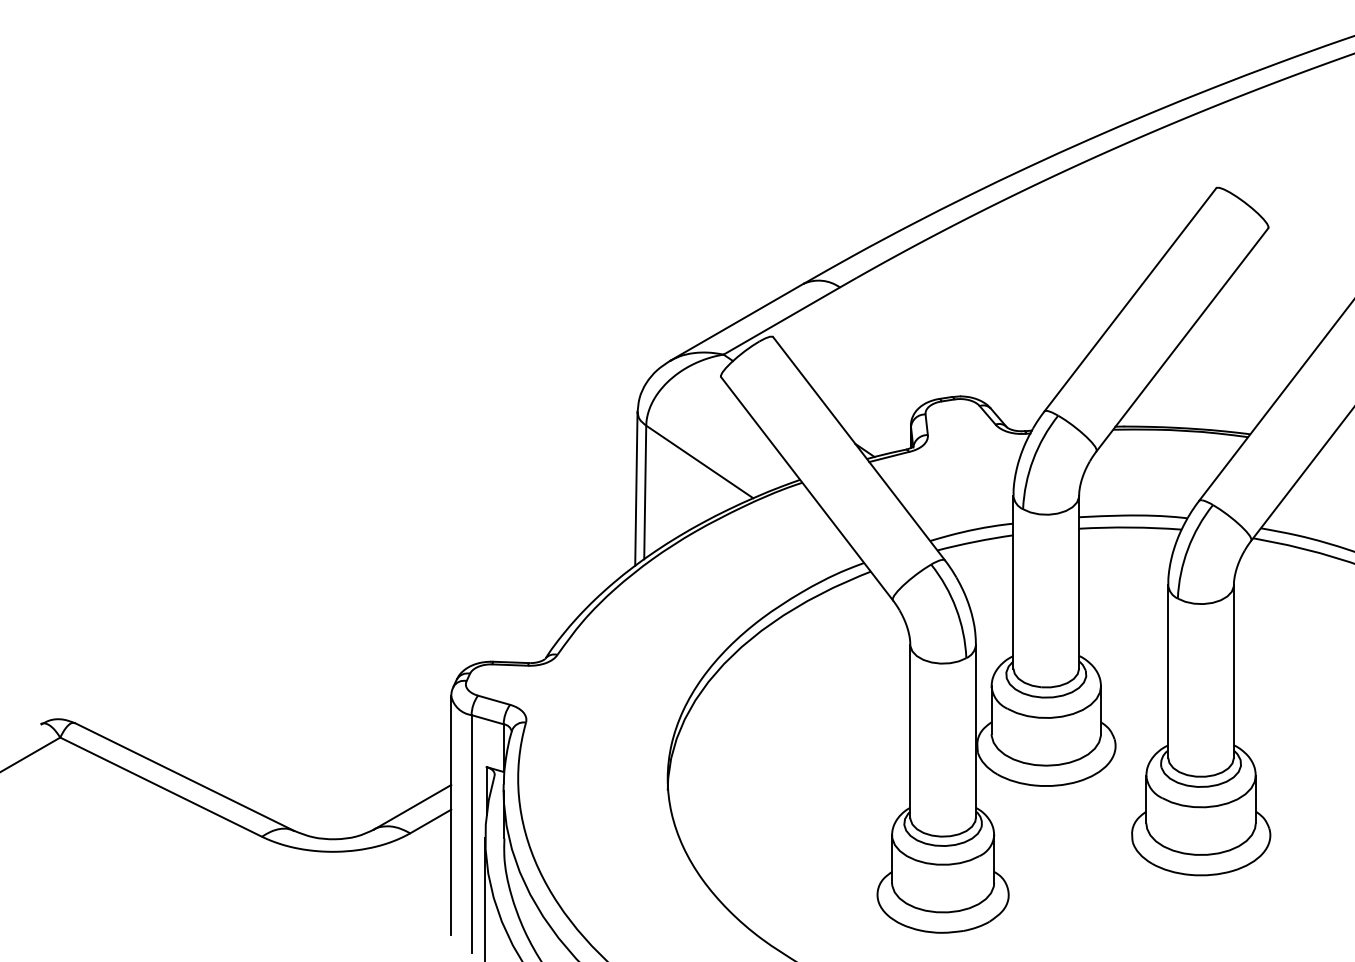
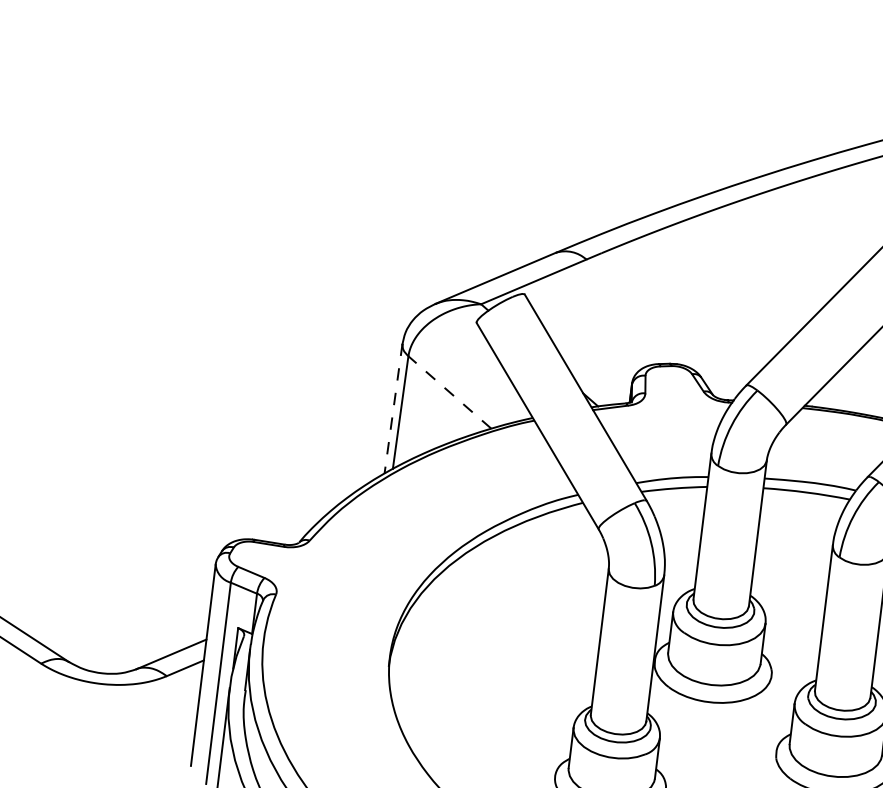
line: (699, 461) -> (449, 392), solid -> dashed
line: (636, 488) -> (393, 408), solid -> dashed

